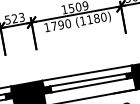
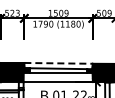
line: (88, 73) -> (59, 63), solid -> dashed

